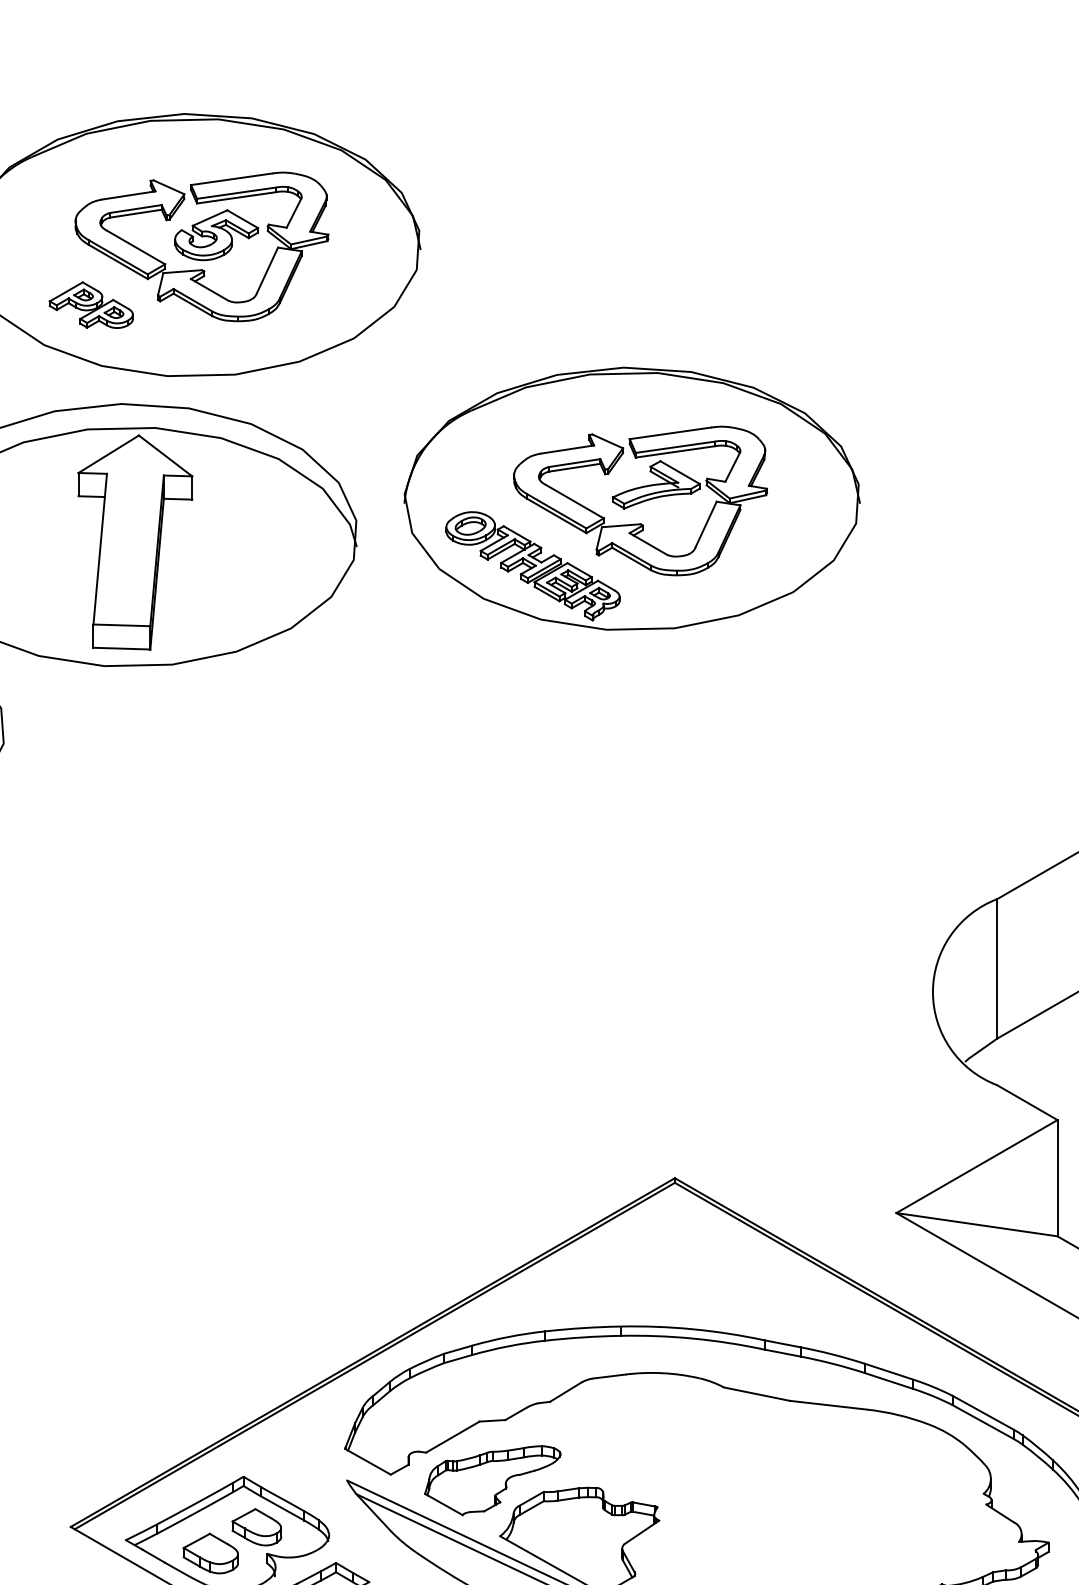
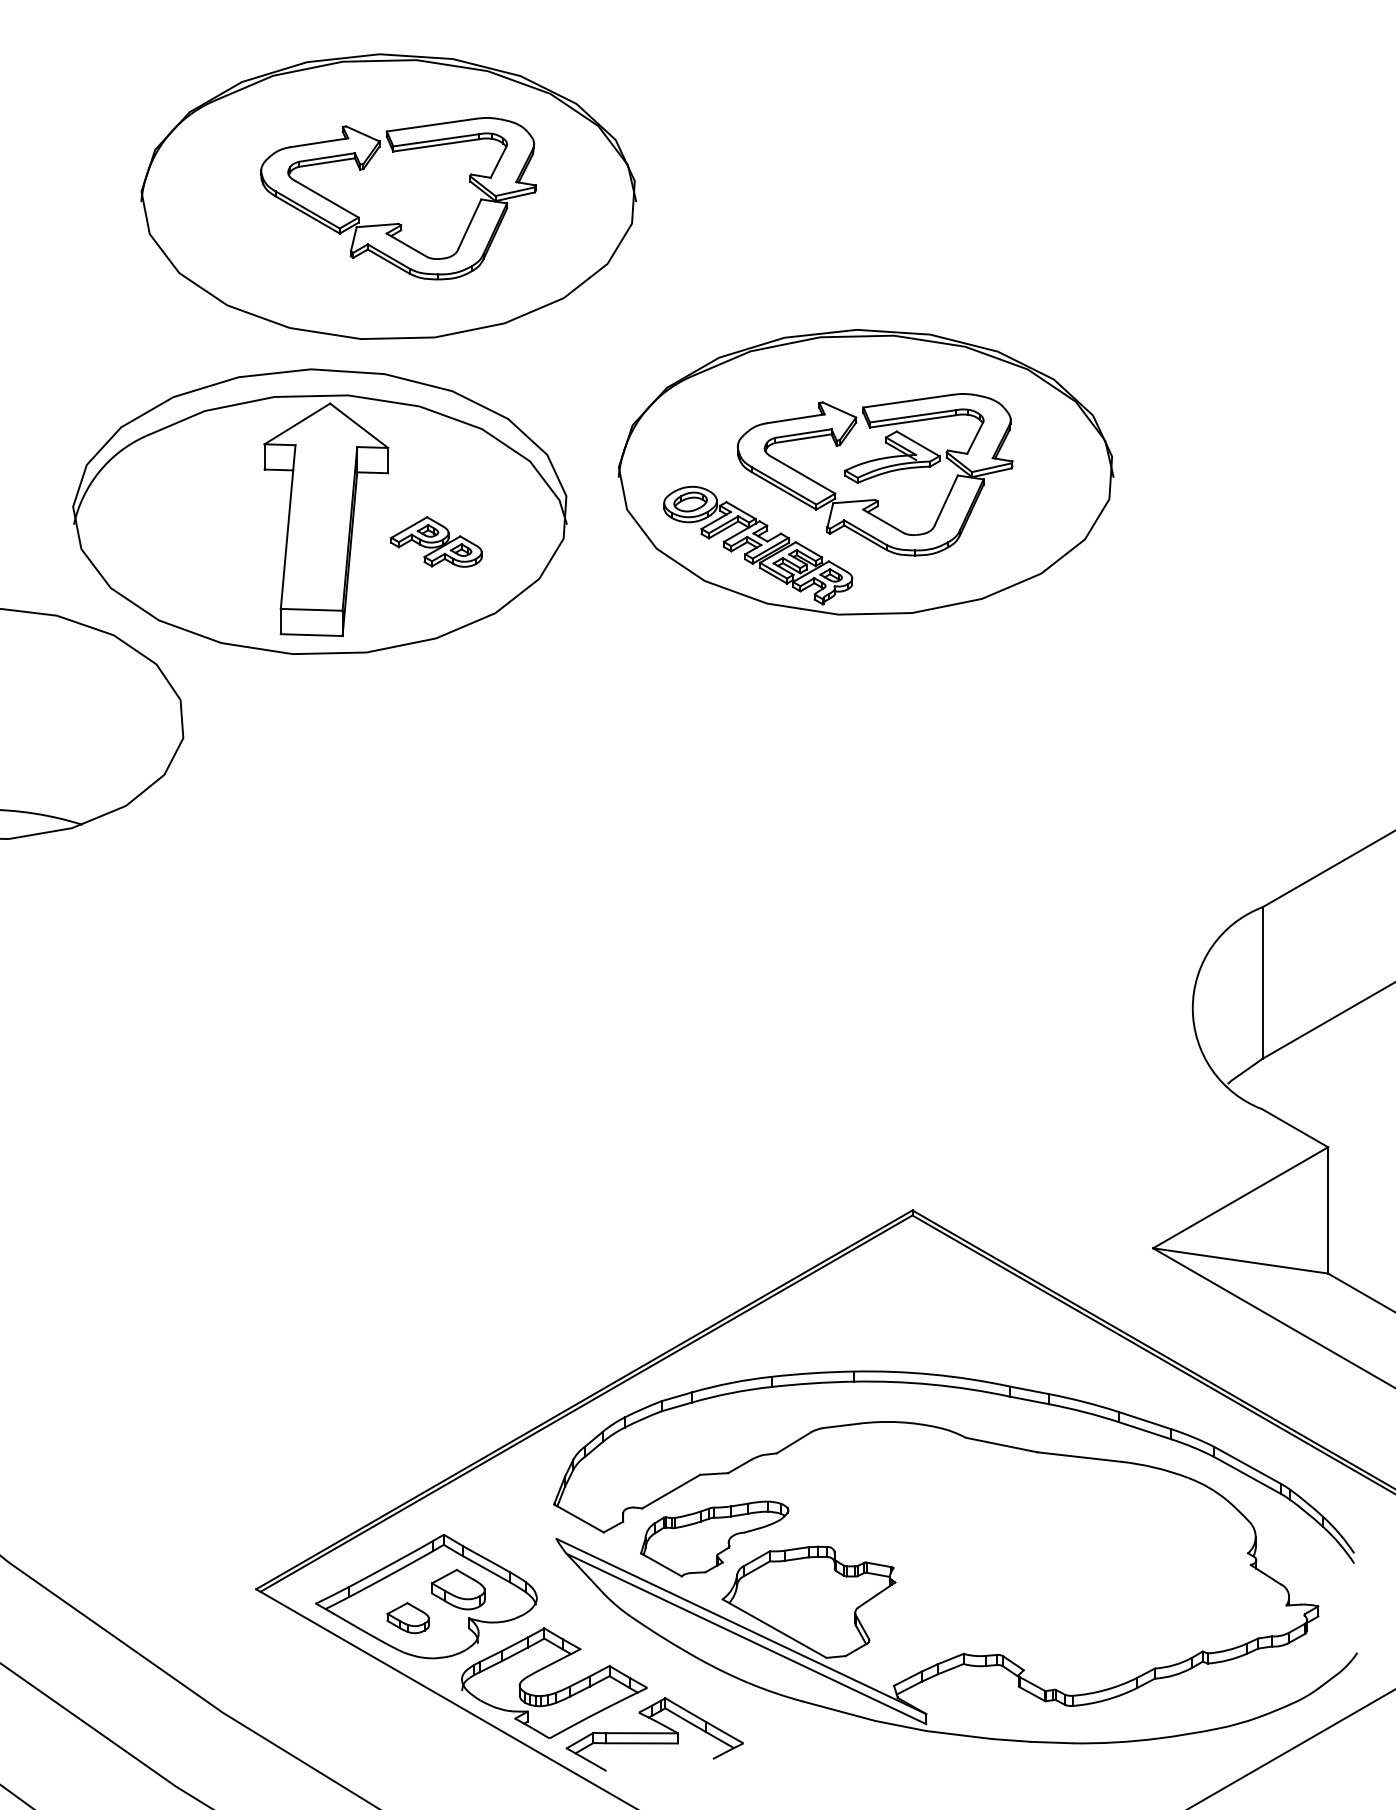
part: (216, 234) -> (414, 185), removed
part: (91, 304) -> (436, 541), moved
part: (210, 1552) -> (407, 1617), size x0.7

